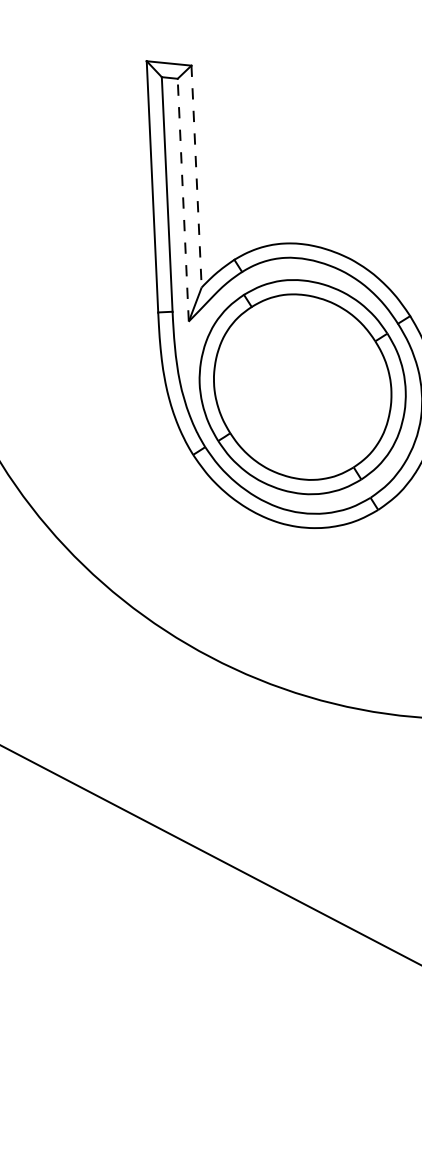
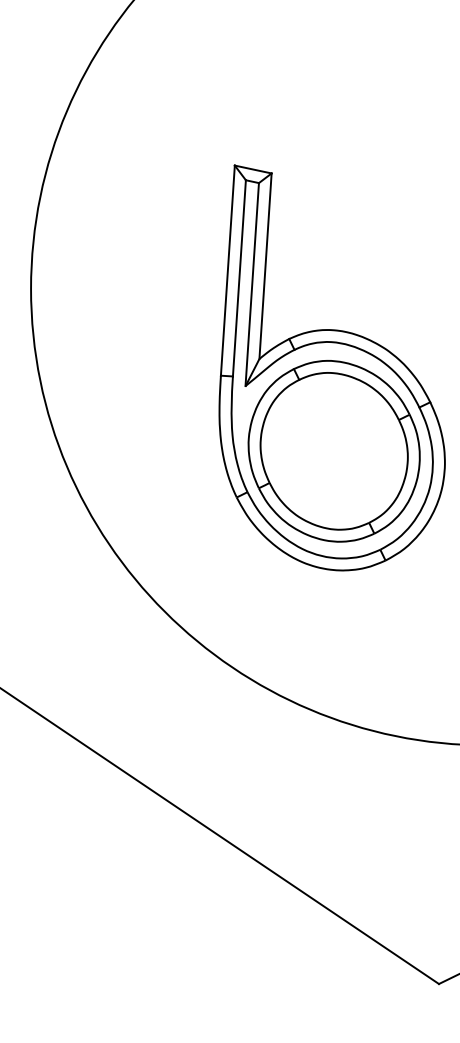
line: (196, 176) -> (265, 266), dashed -> solid
line: (183, 200) -> (252, 284), dashed -> solid

